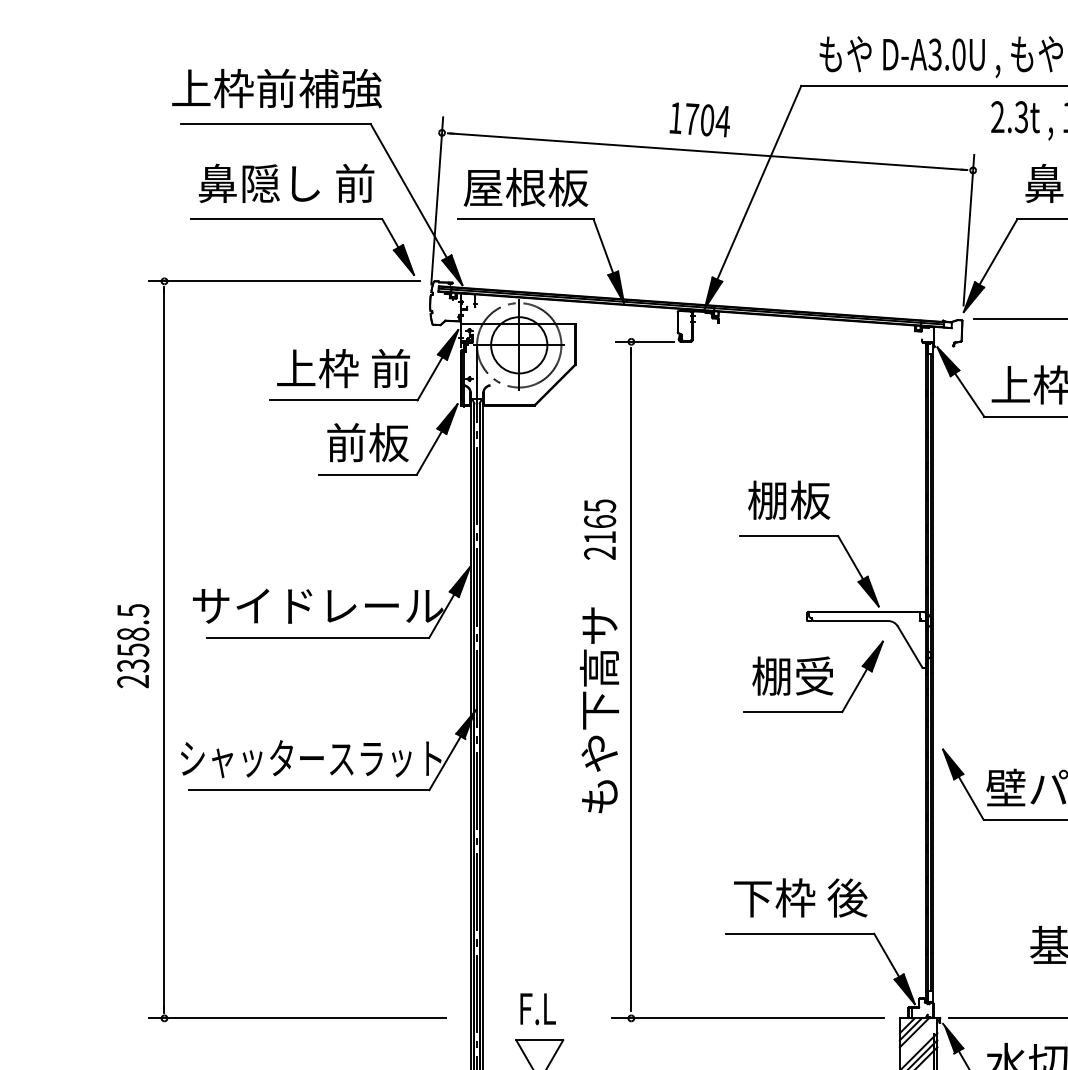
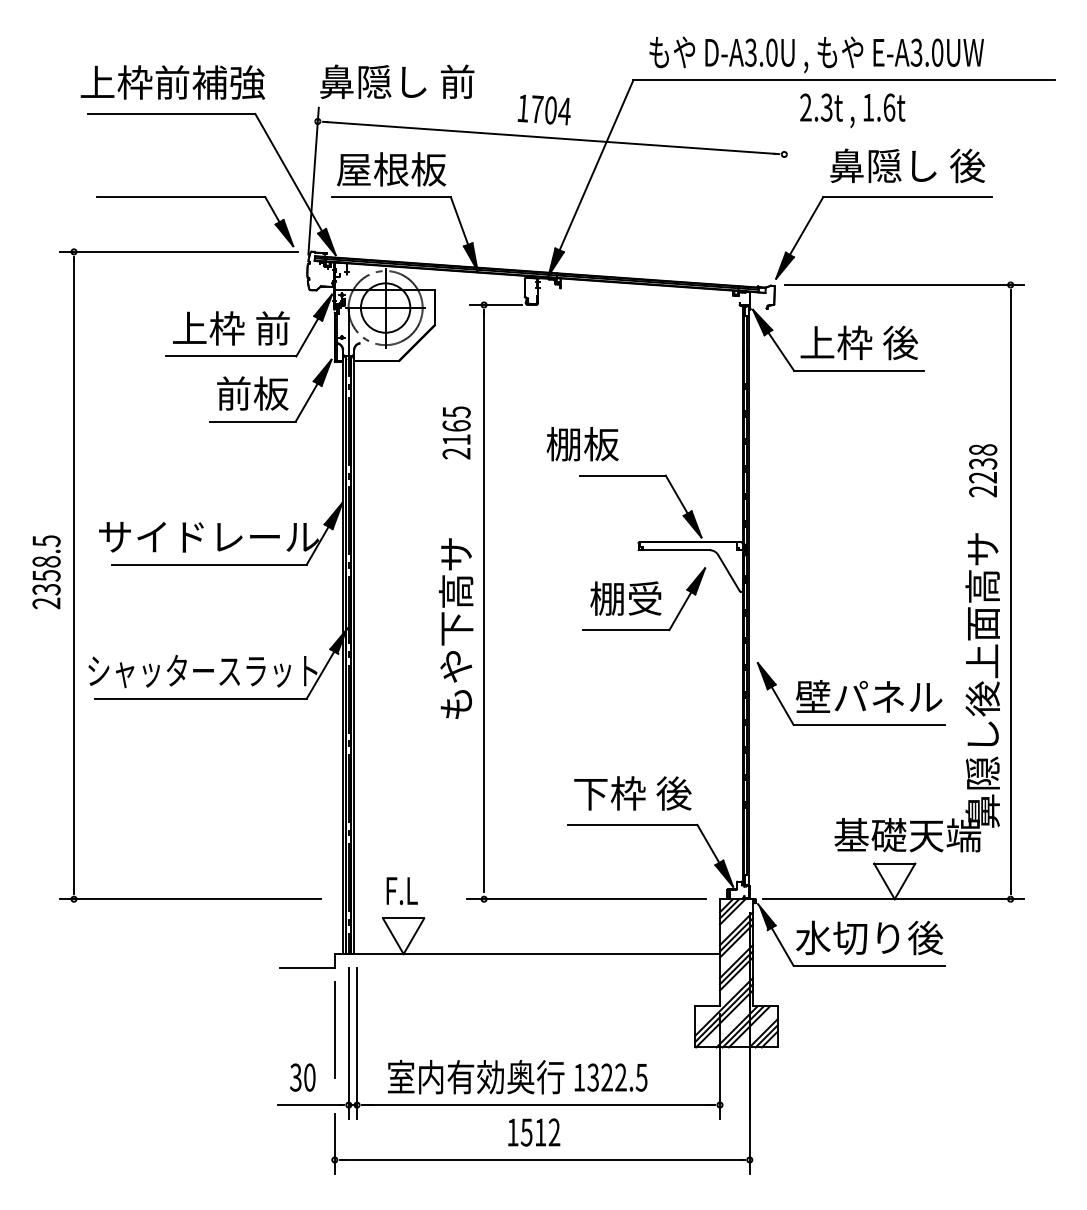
text: (286, 183) -> (397, 81), moved
line: (968, 229) -> (780, 206), removed
text: (788, 500) -> (582, 444), moved
text: (599, 529) -> (456, 432), moved

